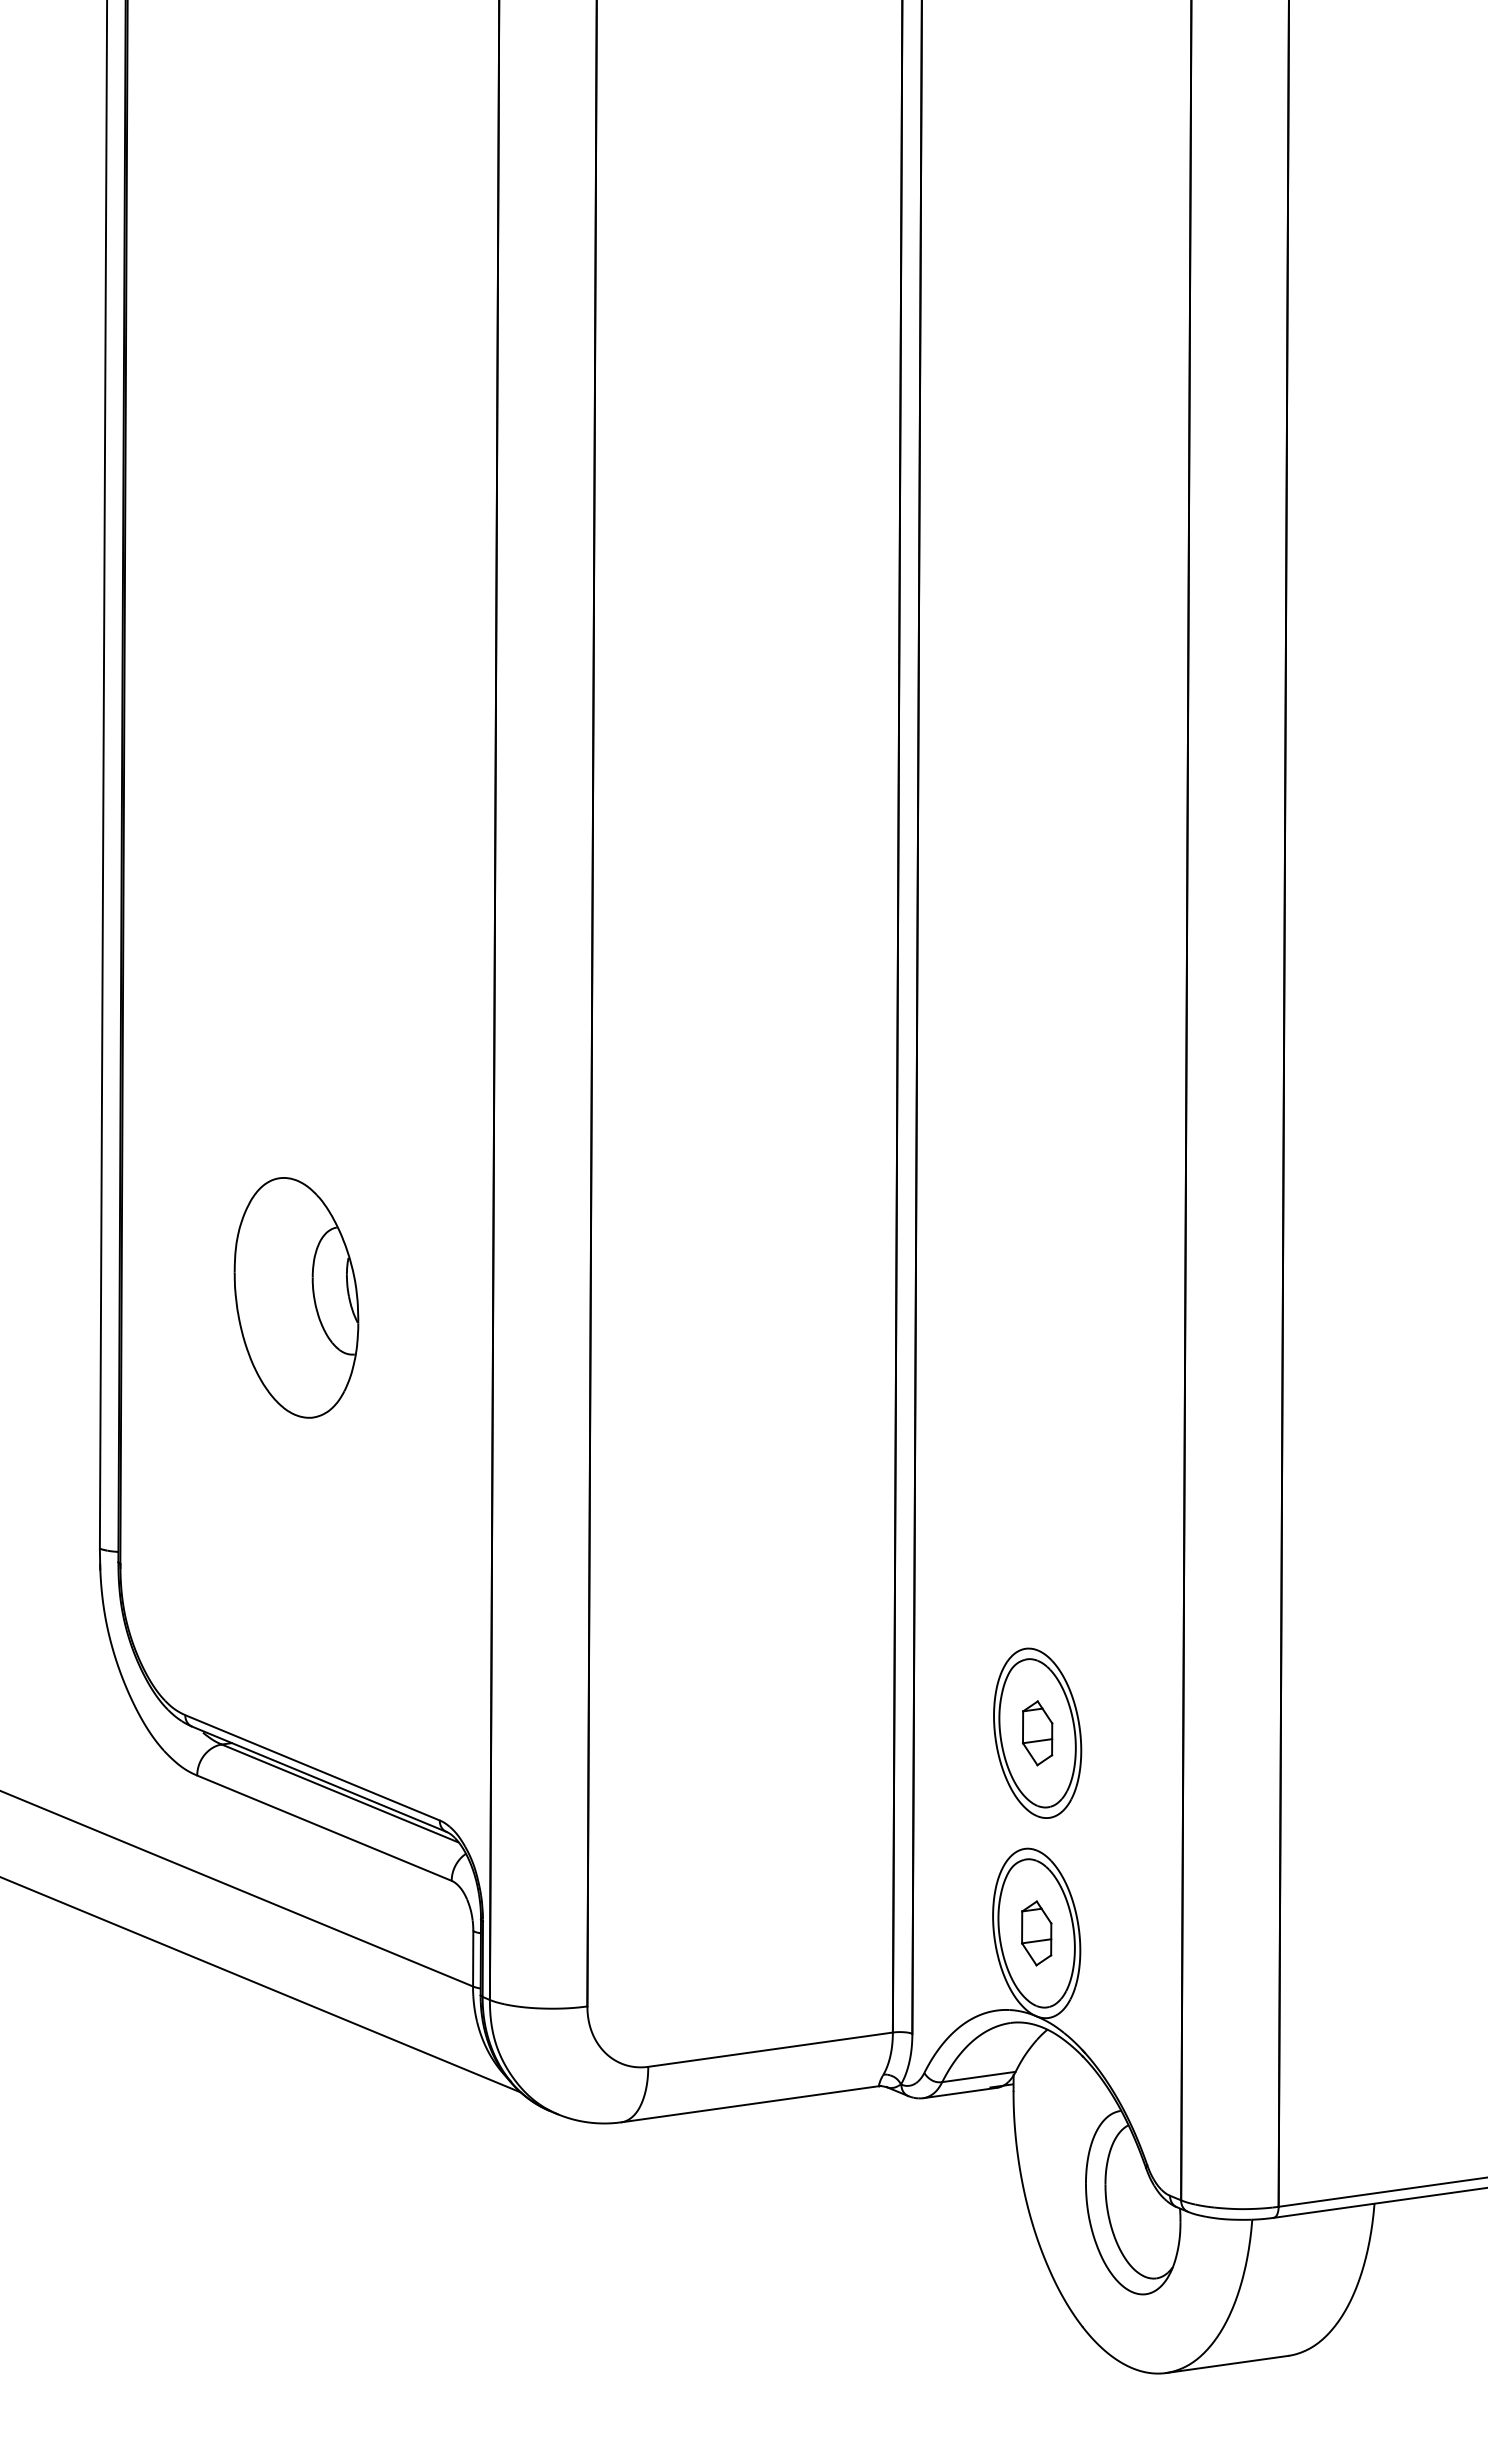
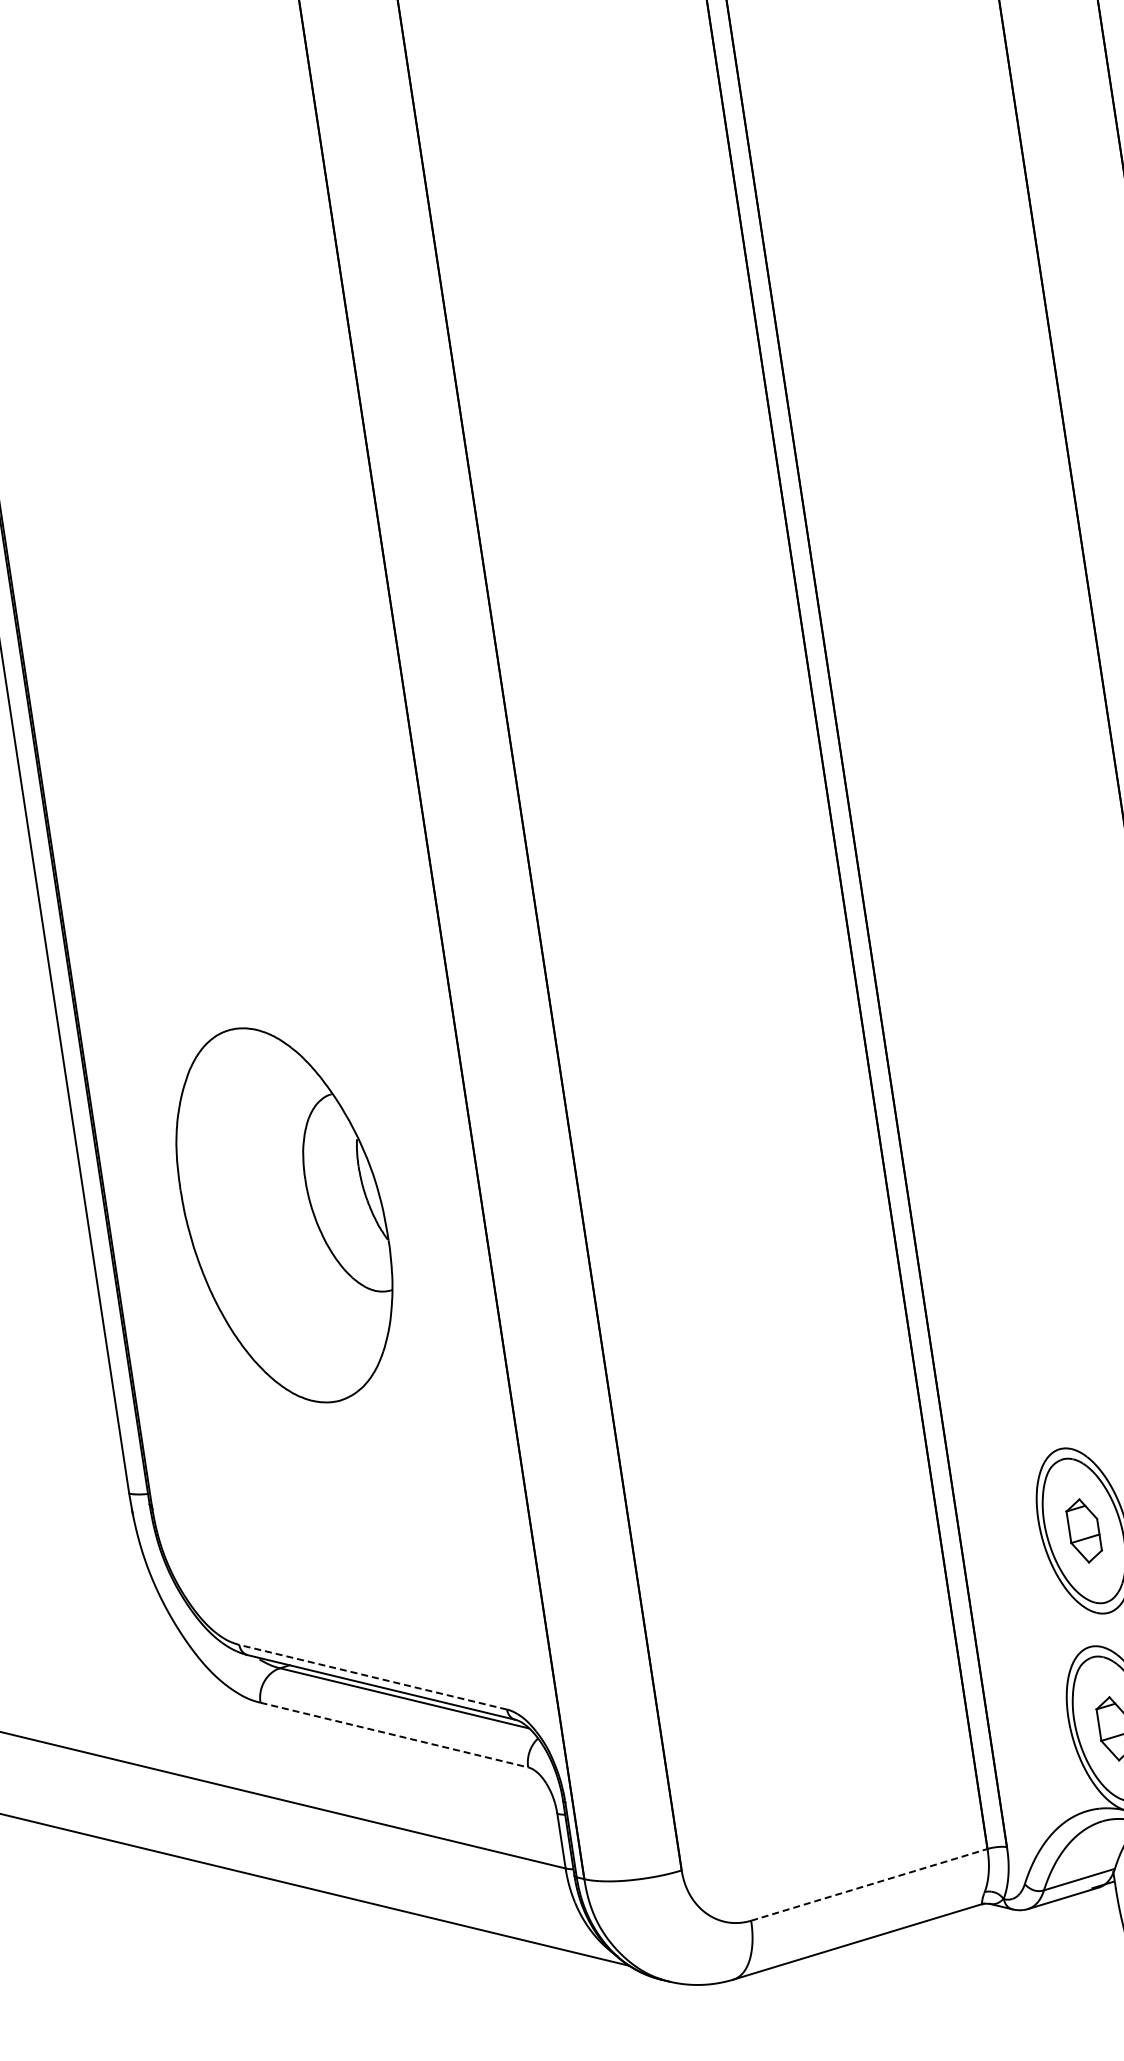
part: (296, 1297) -> (284, 1215), size x1.6
line: (312, 1767) -> (373, 1676), solid -> dashed
line: (324, 1828) -> (394, 1735), solid -> dashed
line: (770, 2049) -> (869, 1884), solid -> dashed

